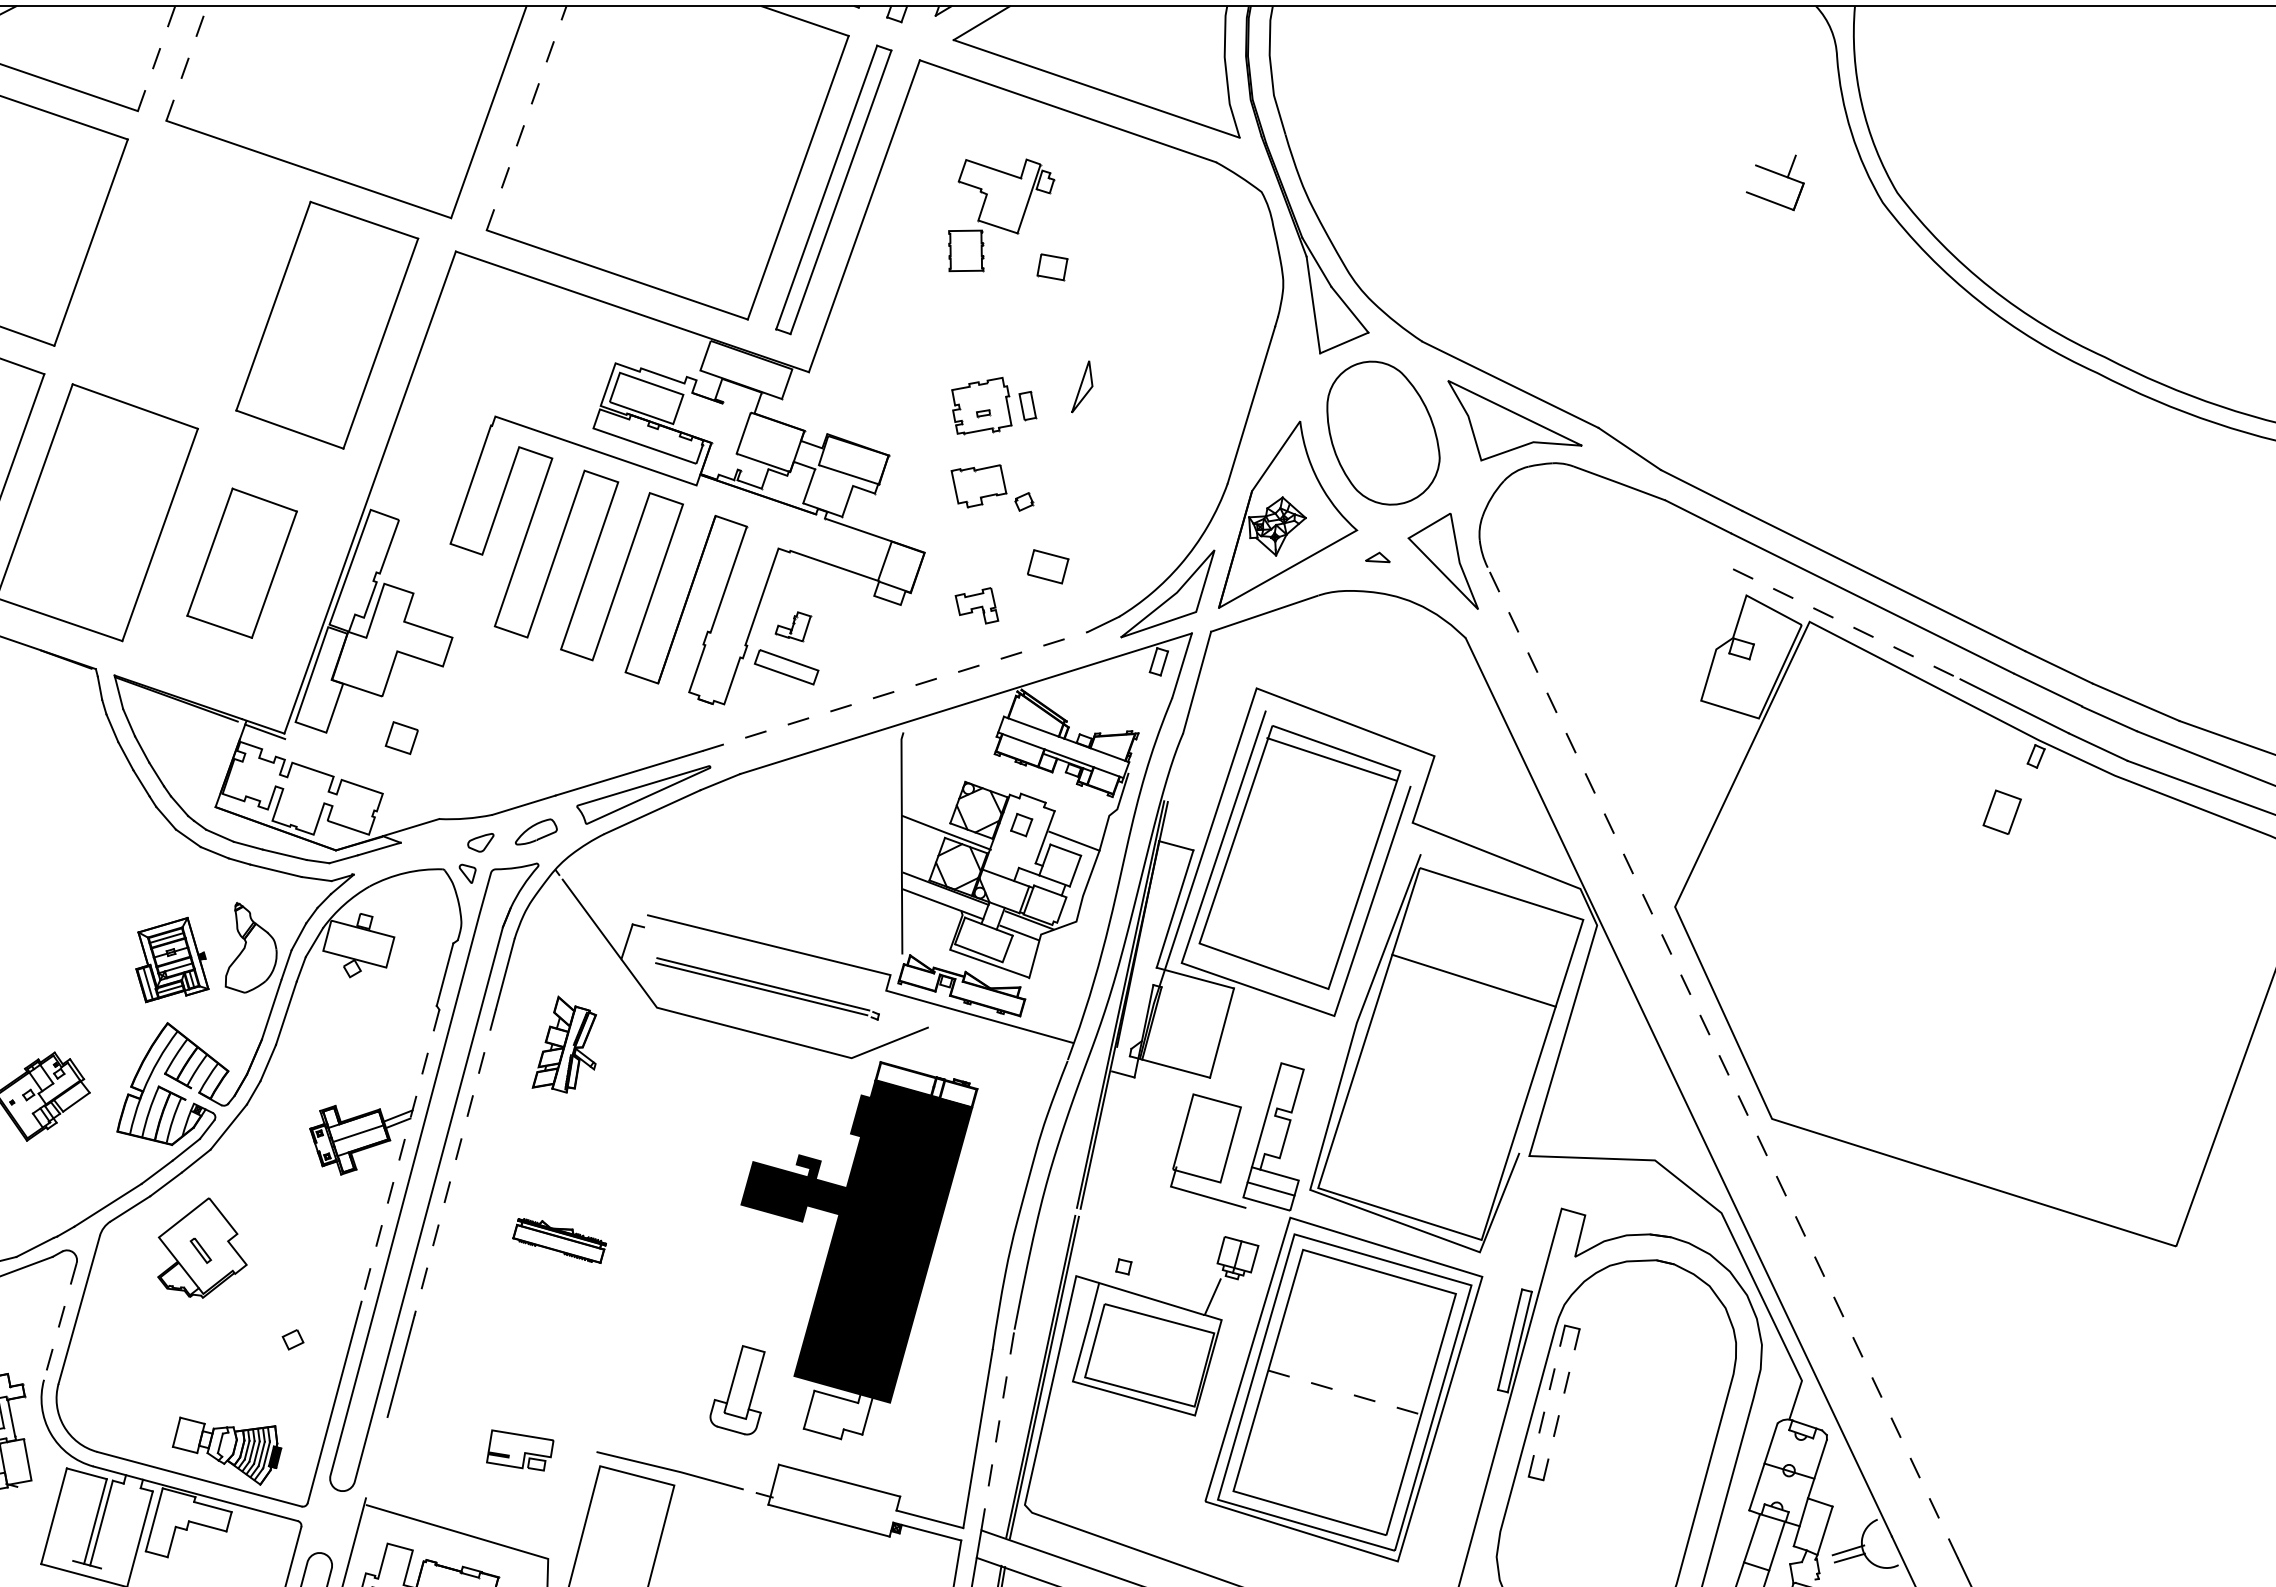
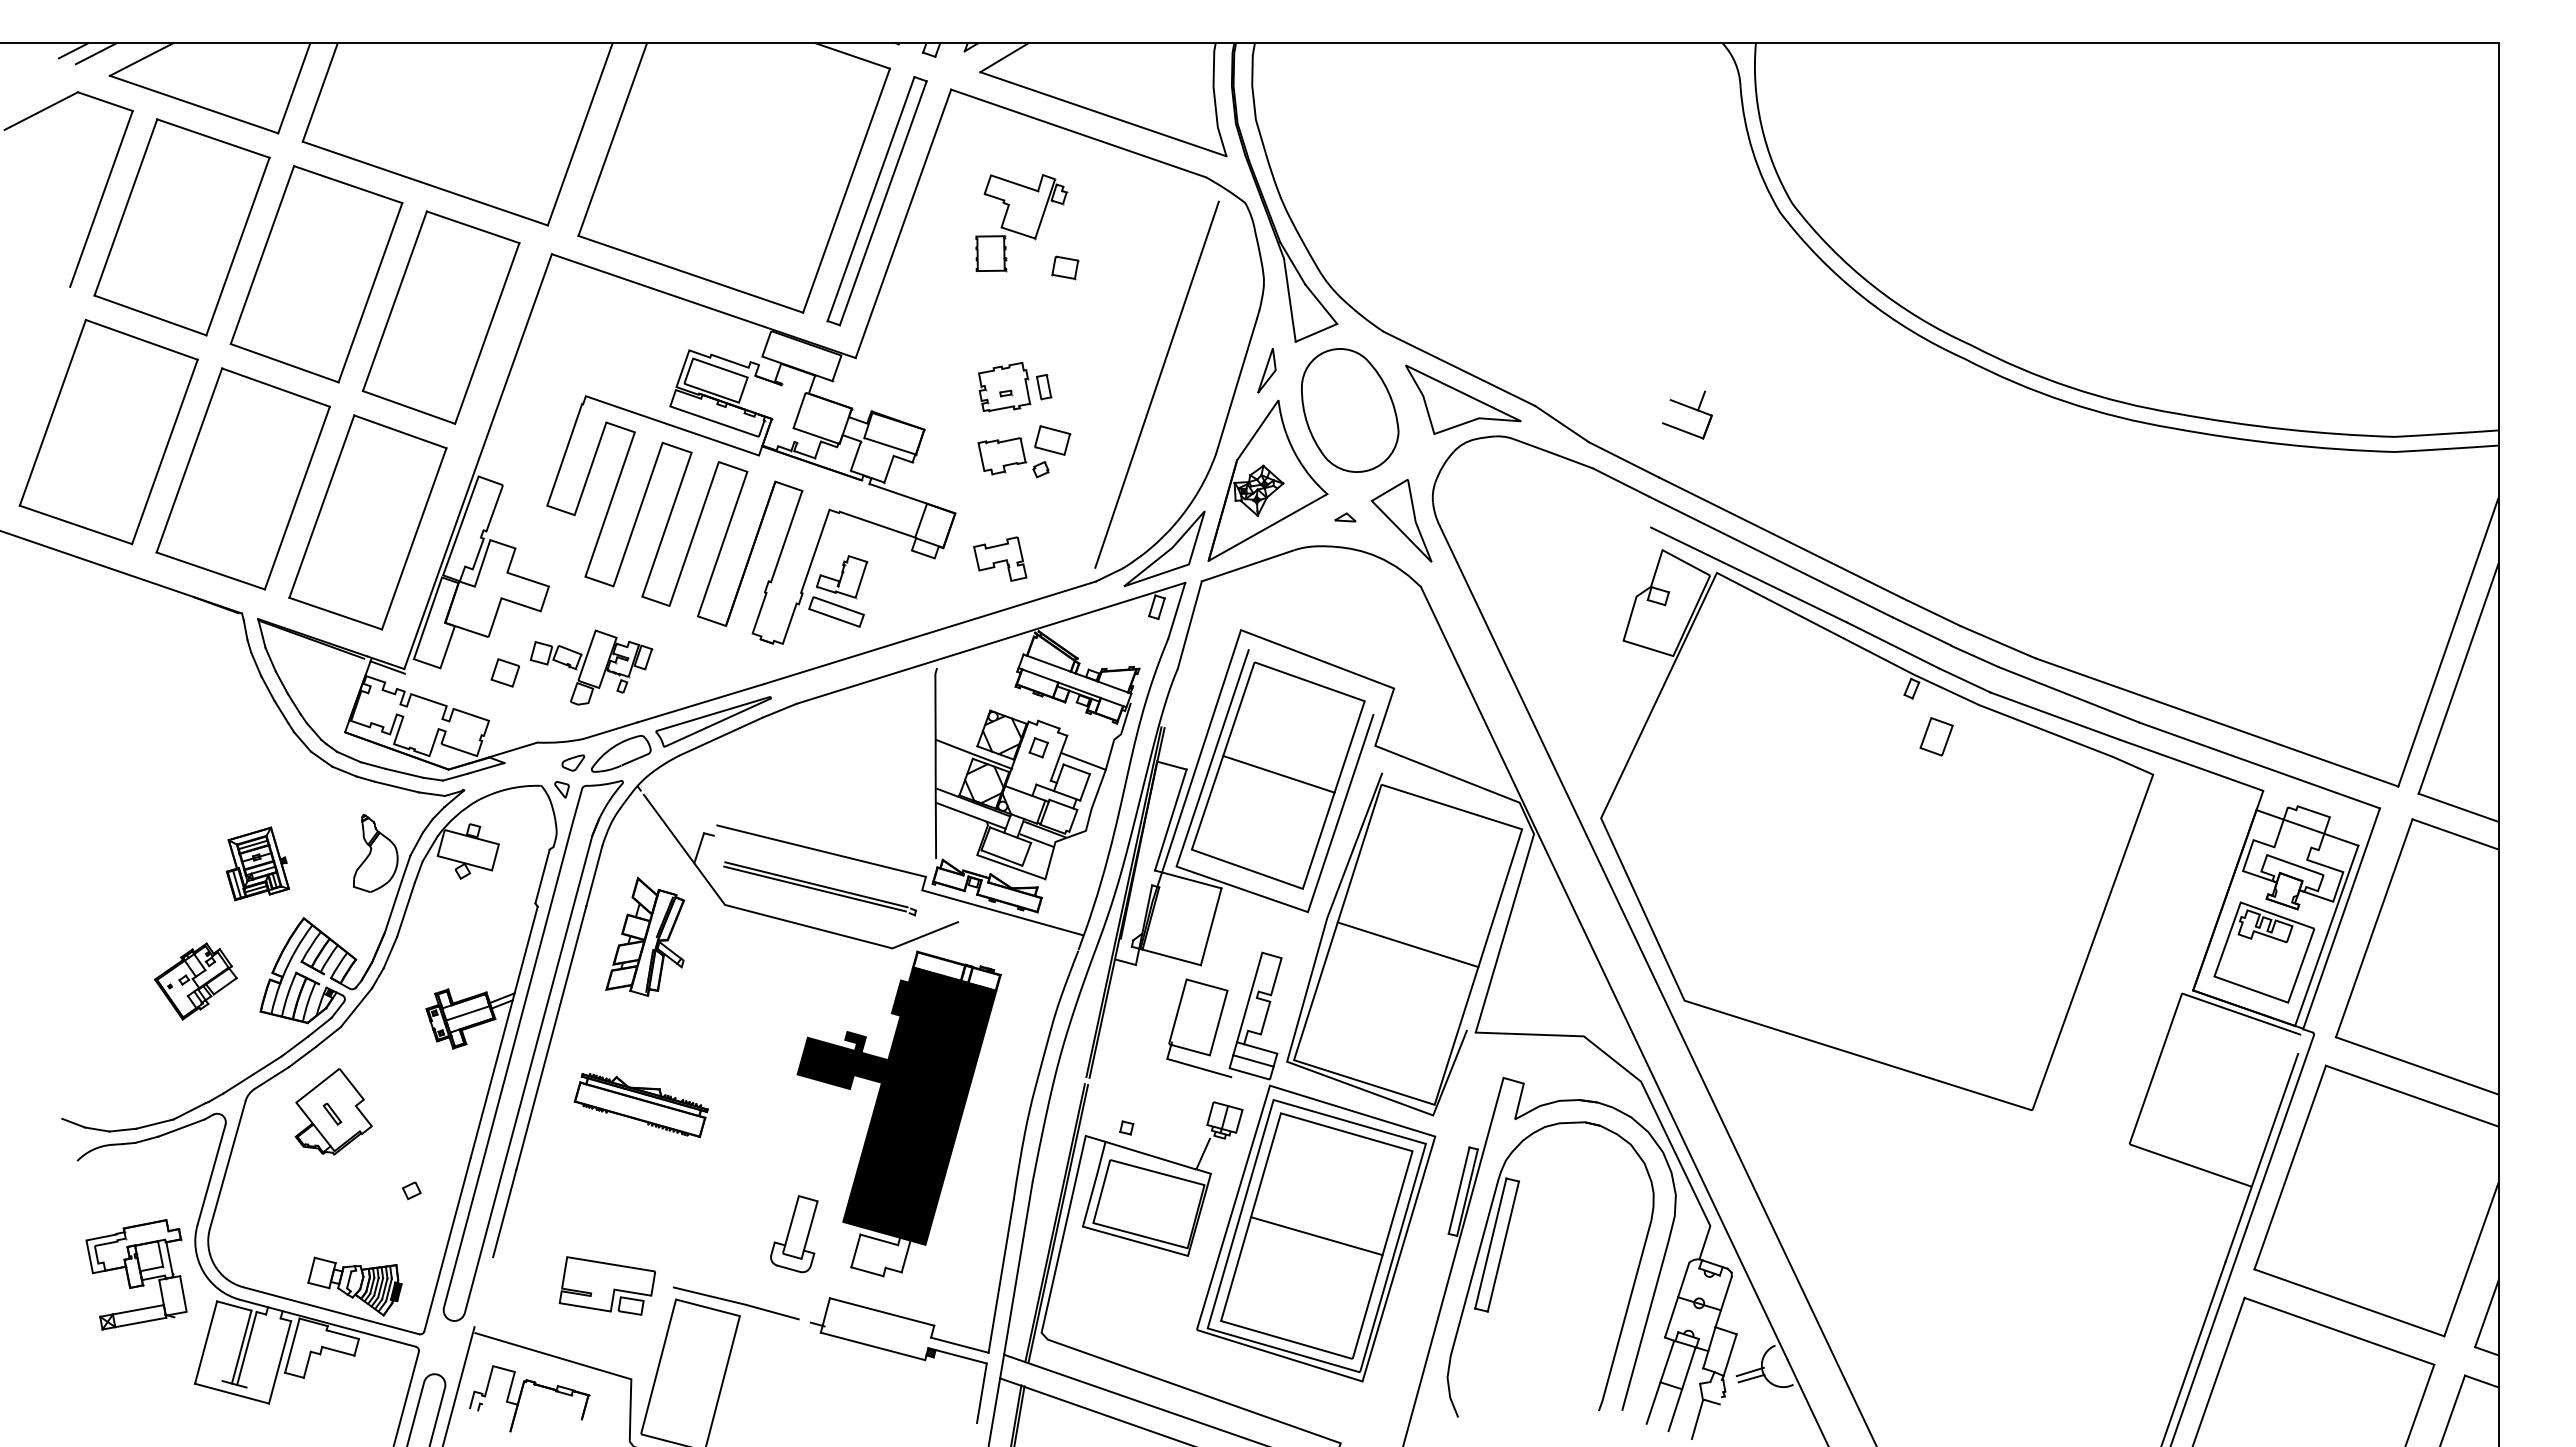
line: (156, 58) -> (294, 88), dashed -> solid
line: (187, 62) -> (320, 91), dashed -> solid
line: (526, 118) -> (612, 139), dashed -> solid
part: (1777, 175) -> (1689, 408), moved
part: (182, 275) -> (316, 274), added
part: (1081, 386) -> (1266, 370), moved
line: (1158, 402) -> (1156, 384), added
part: (241, 563) -> (367, 522), size x1.67
part: (1048, 566) -> (1052, 440), moved
part: (977, 605) -> (1000, 558), size x1.43
line: (1846, 623) -> (1748, 574), dashed -> solid
part: (793, 627) -> (842, 577), size x1.67
line: (895, 691) -> (930, 632), dashed -> solid
part: (501, 731) -> (591, 667), added
line: (1331, 758) -> (1278, 773), moved
part: (2002, 811) -> (1936, 736), moved
part: (535, 831) -> (620, 753), size x1.67
part: (171, 959) -> (257, 863), moved
line: (1473, 980) -> (1407, 944), moved
part: (564, 1044) -> (645, 936), size x1.43
line: (1723, 1062) -> (1642, 952), dashed -> solid
line: (400, 1155) -> (504, 1032), dashed -> solid
line: (455, 1162) -> (551, 1038), dashed -> solid
part: (558, 1240) -> (640, 1105), size x1.67
line: (60, 1322) -> (211, 1175), dashed -> solid
line: (1345, 1392) -> (1317, 1236), dashed -> solid
line: (1546, 1401) -> (1490, 1243), dashed -> solid
line: (1561, 1404) -> (1503, 1246), dashed -> solid
line: (998, 1430) -> (1018, 1268), dashed -> solid
part: (519, 1449) -> (606, 1285), size x1.67

